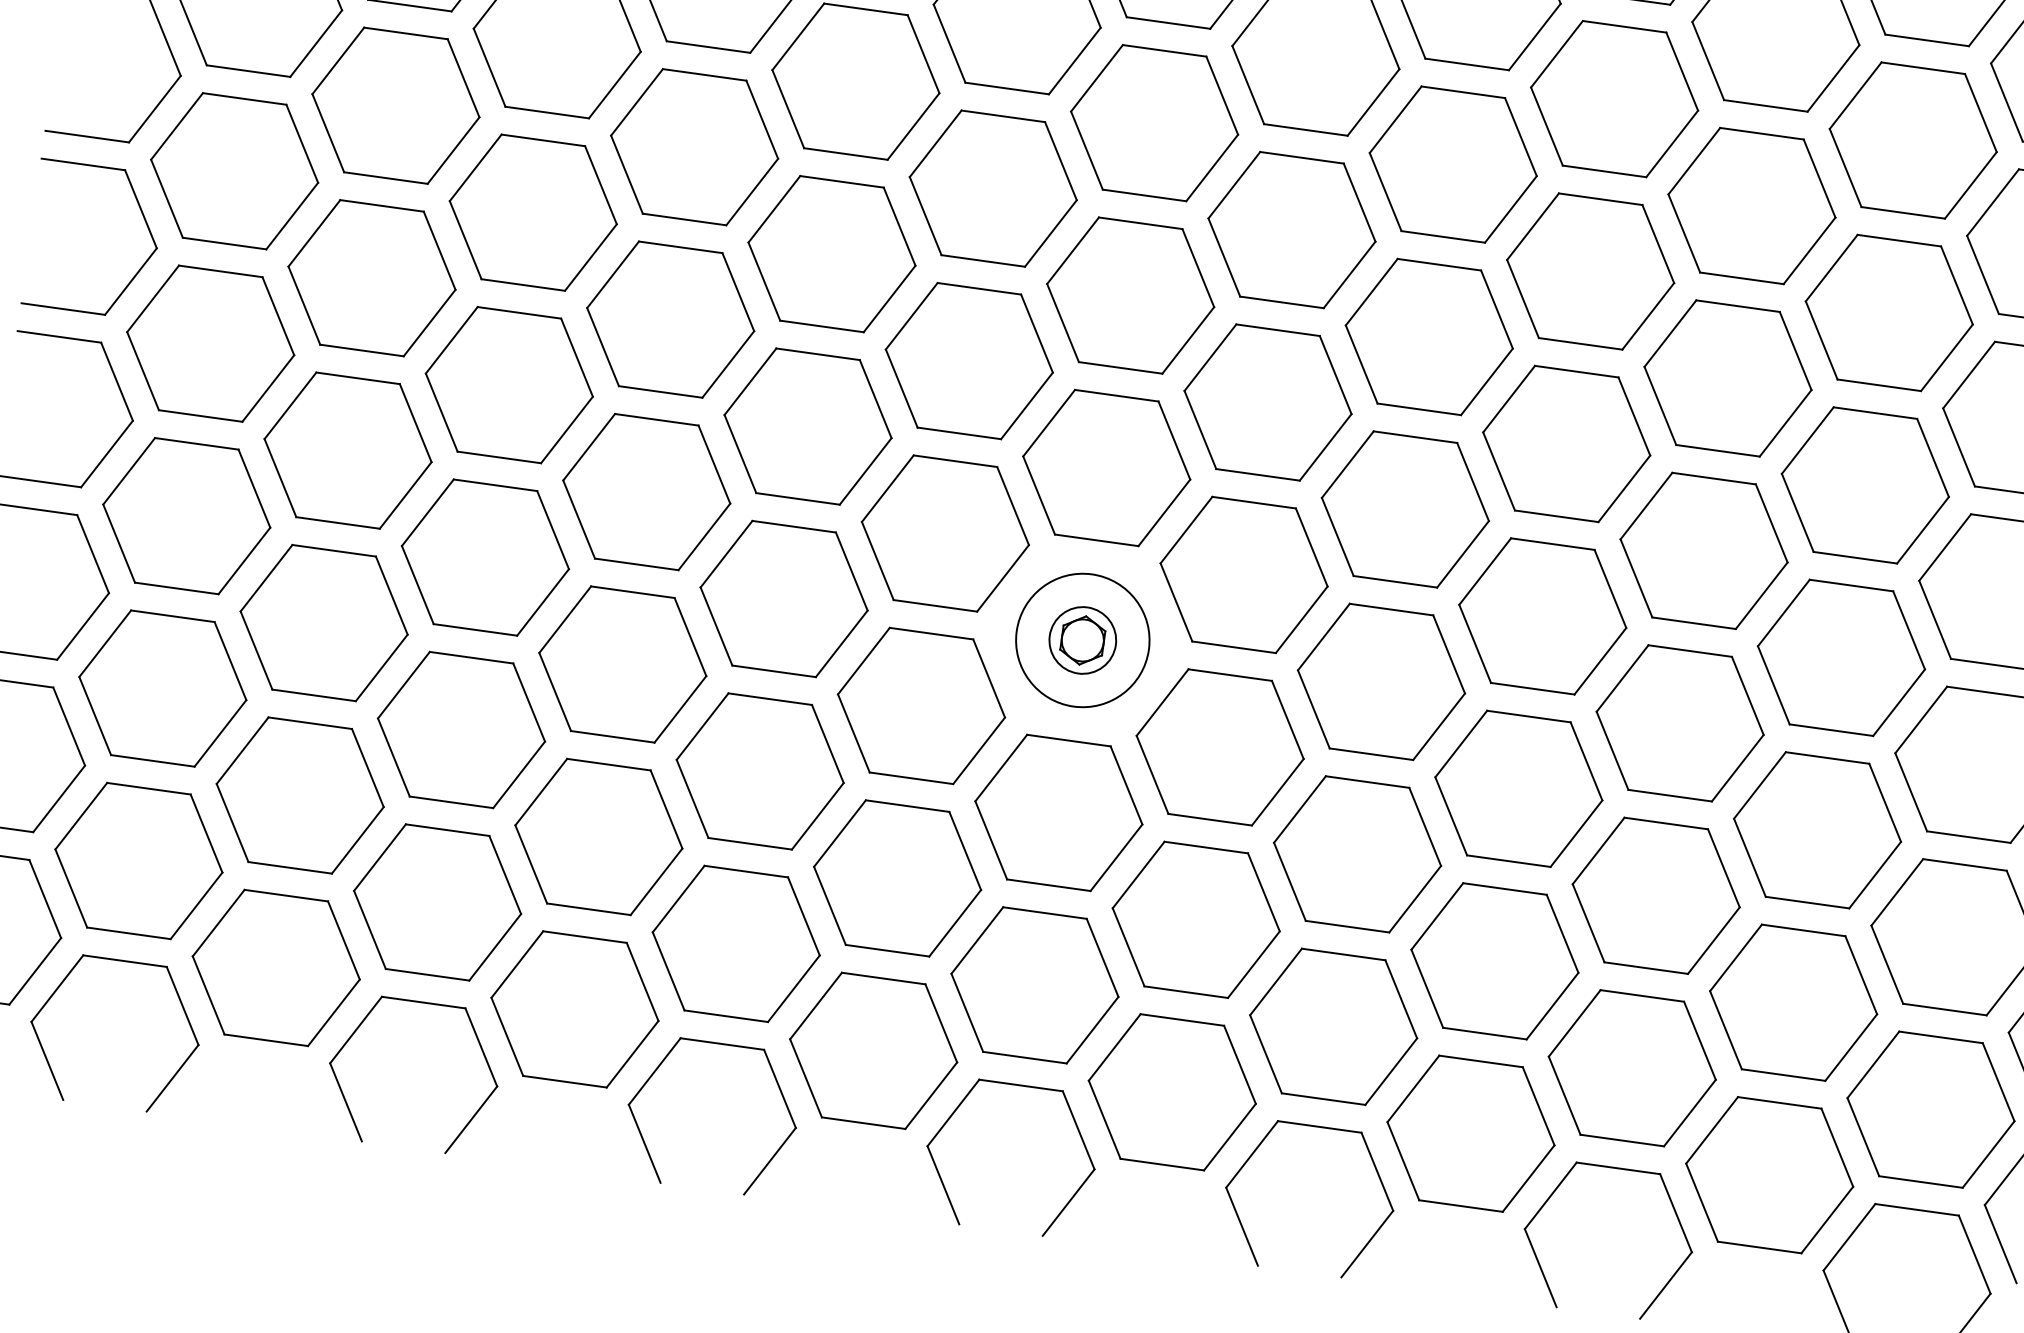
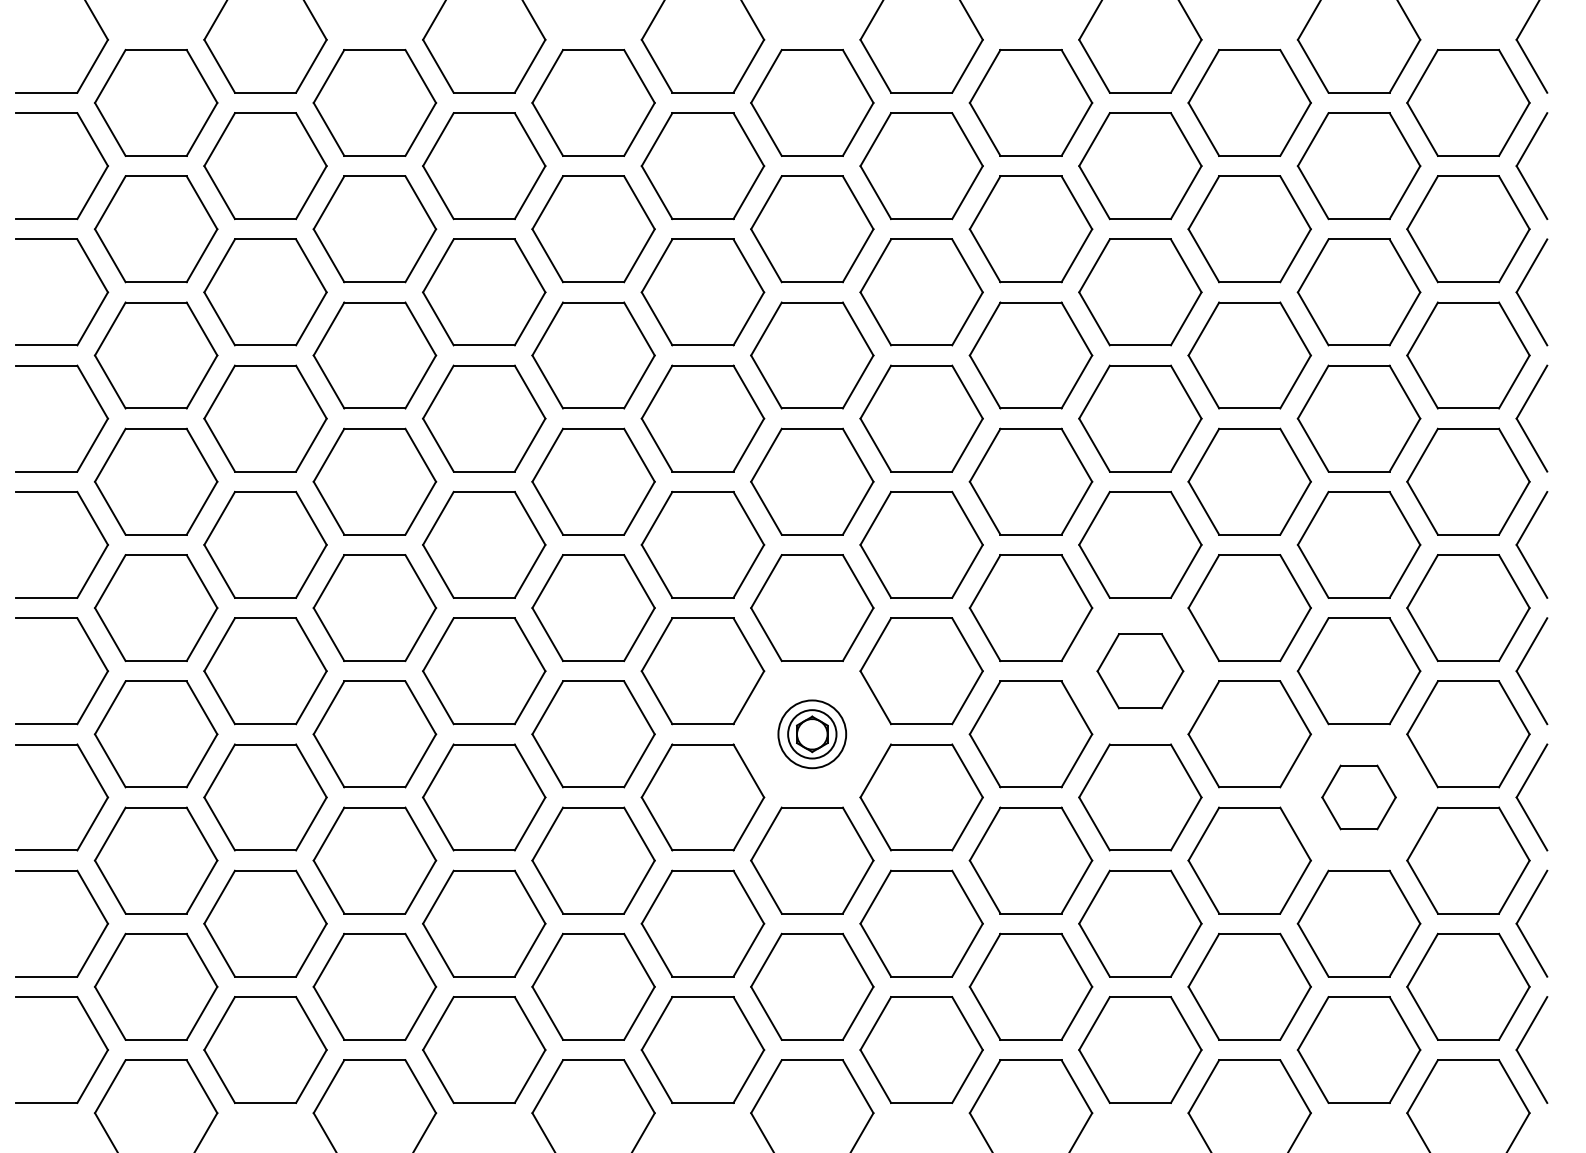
part: (1542, 616) -> (1140, 671), size x0.7
circle: (1081, 639) -> (811, 733), size x0.7
part: (1816, 830) -> (1358, 797), size x0.6

